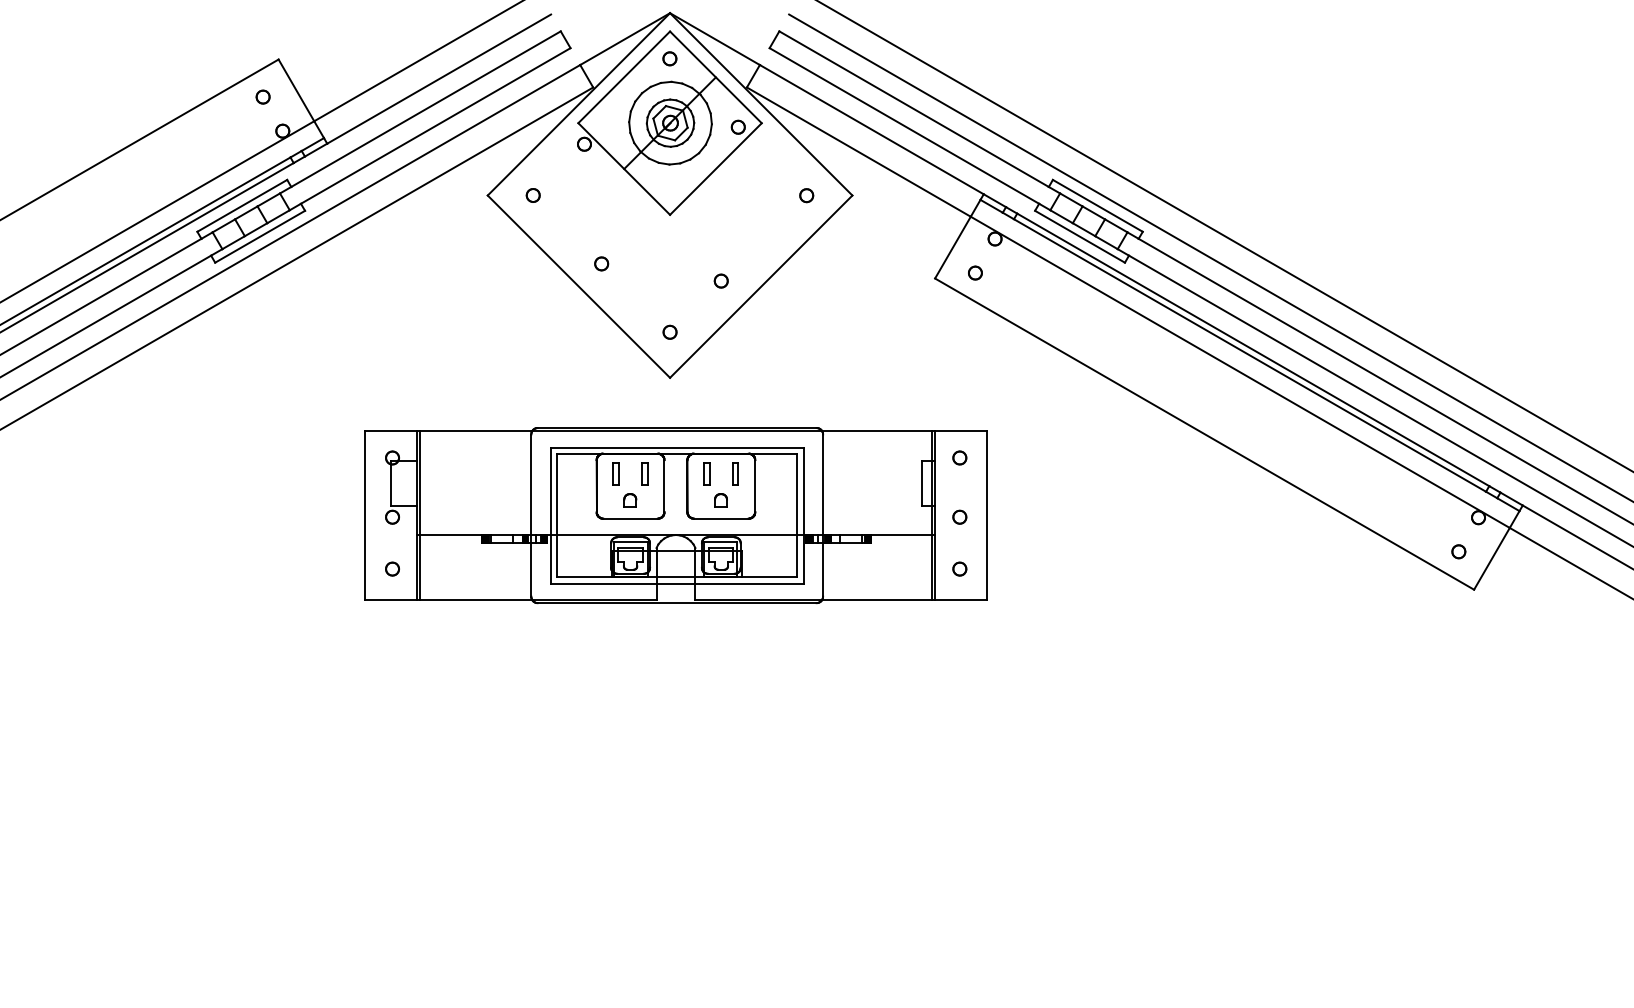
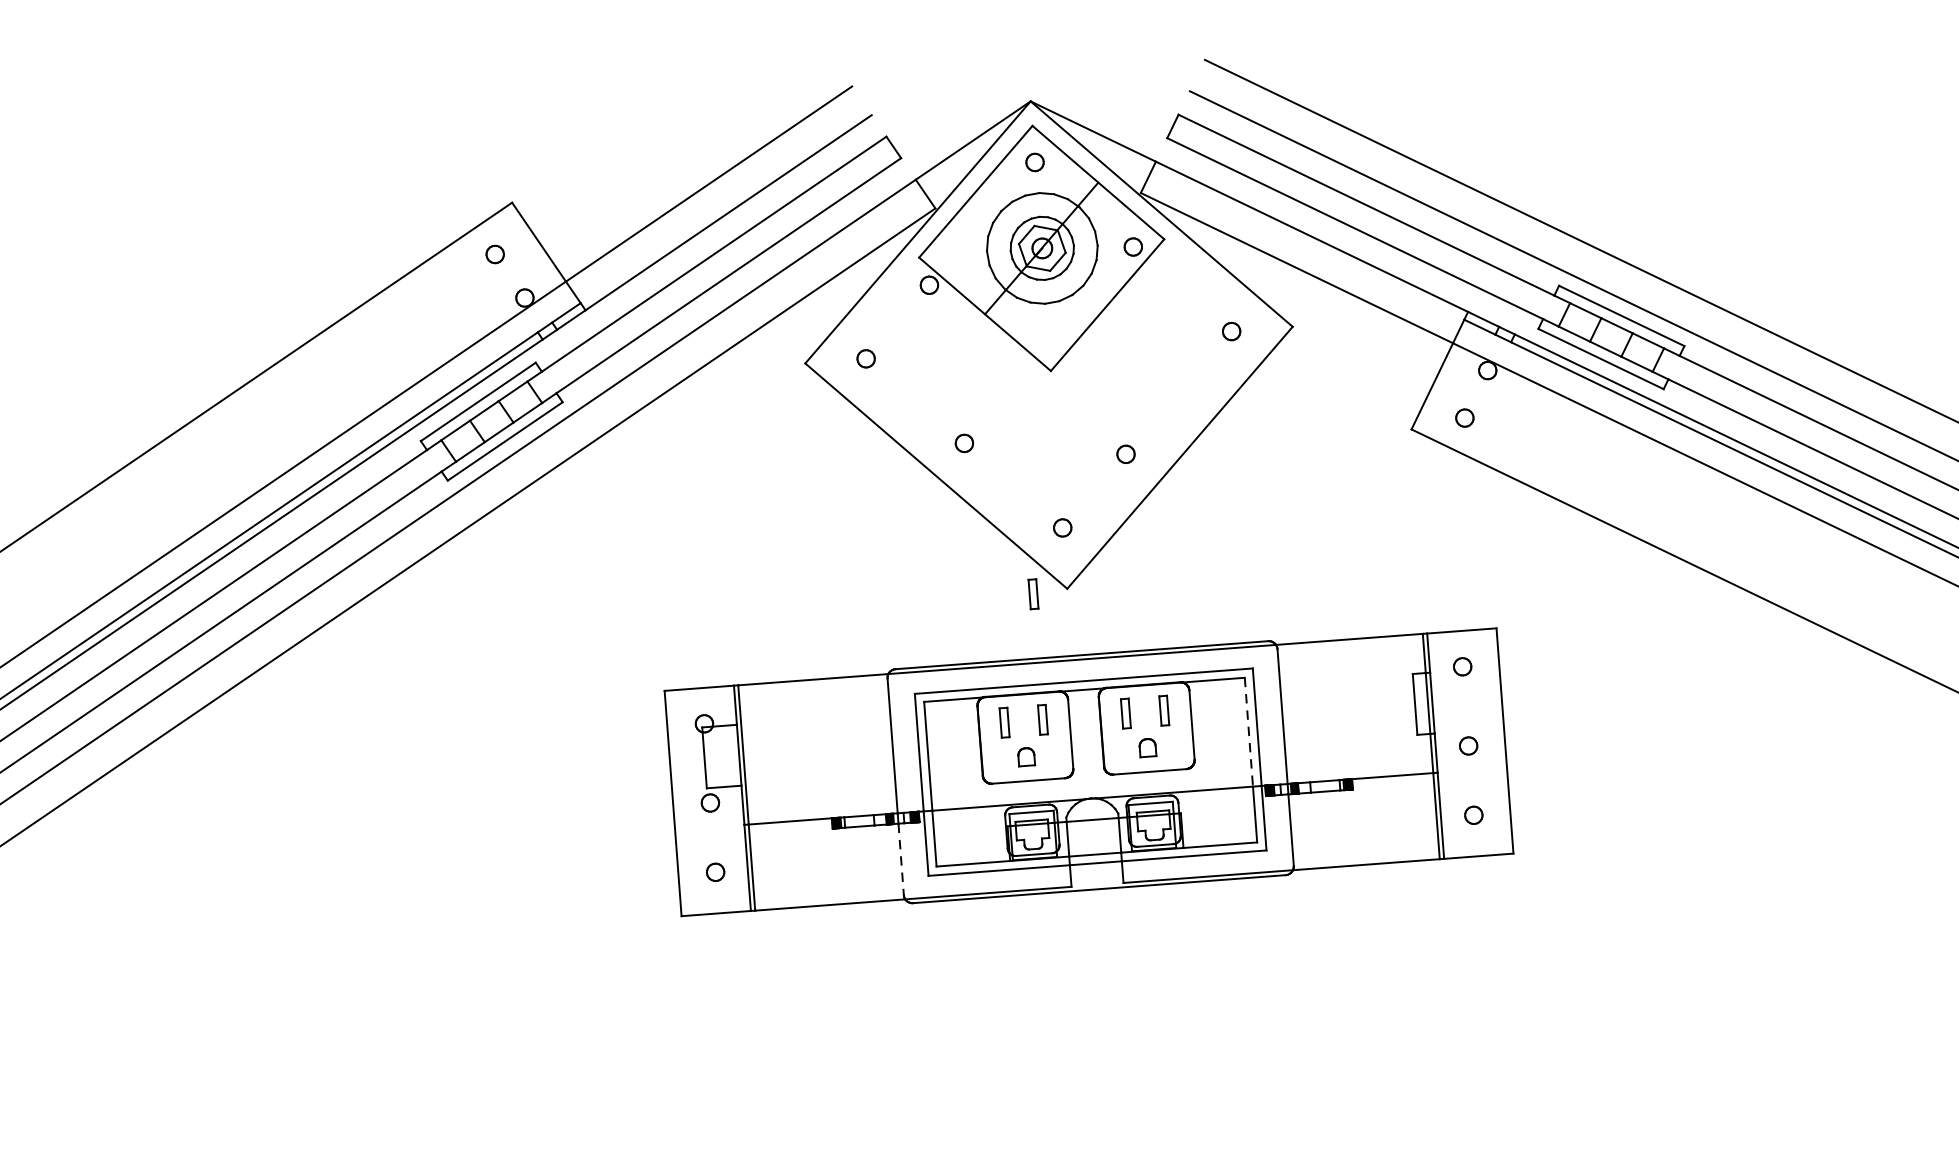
part: (644, 379) -> (1033, 593), added
line: (797, 494) -> (1249, 731), solid -> dashed
line: (531, 569) -> (901, 858), solid -> dashed

